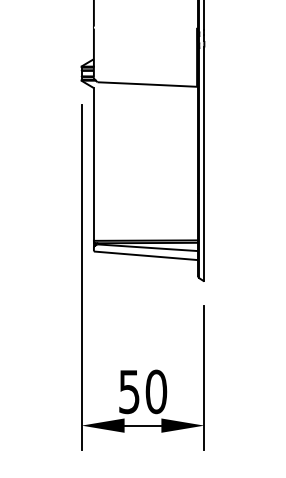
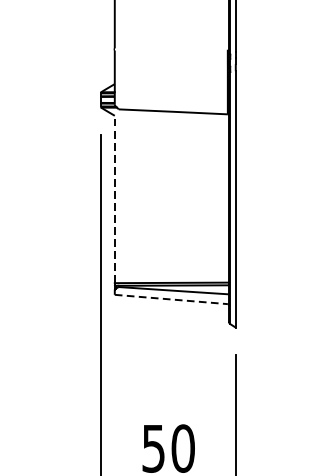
line: (93, 163) -> (114, 198), solid -> dashed
line: (145, 255) -> (171, 299), solid -> dashed

